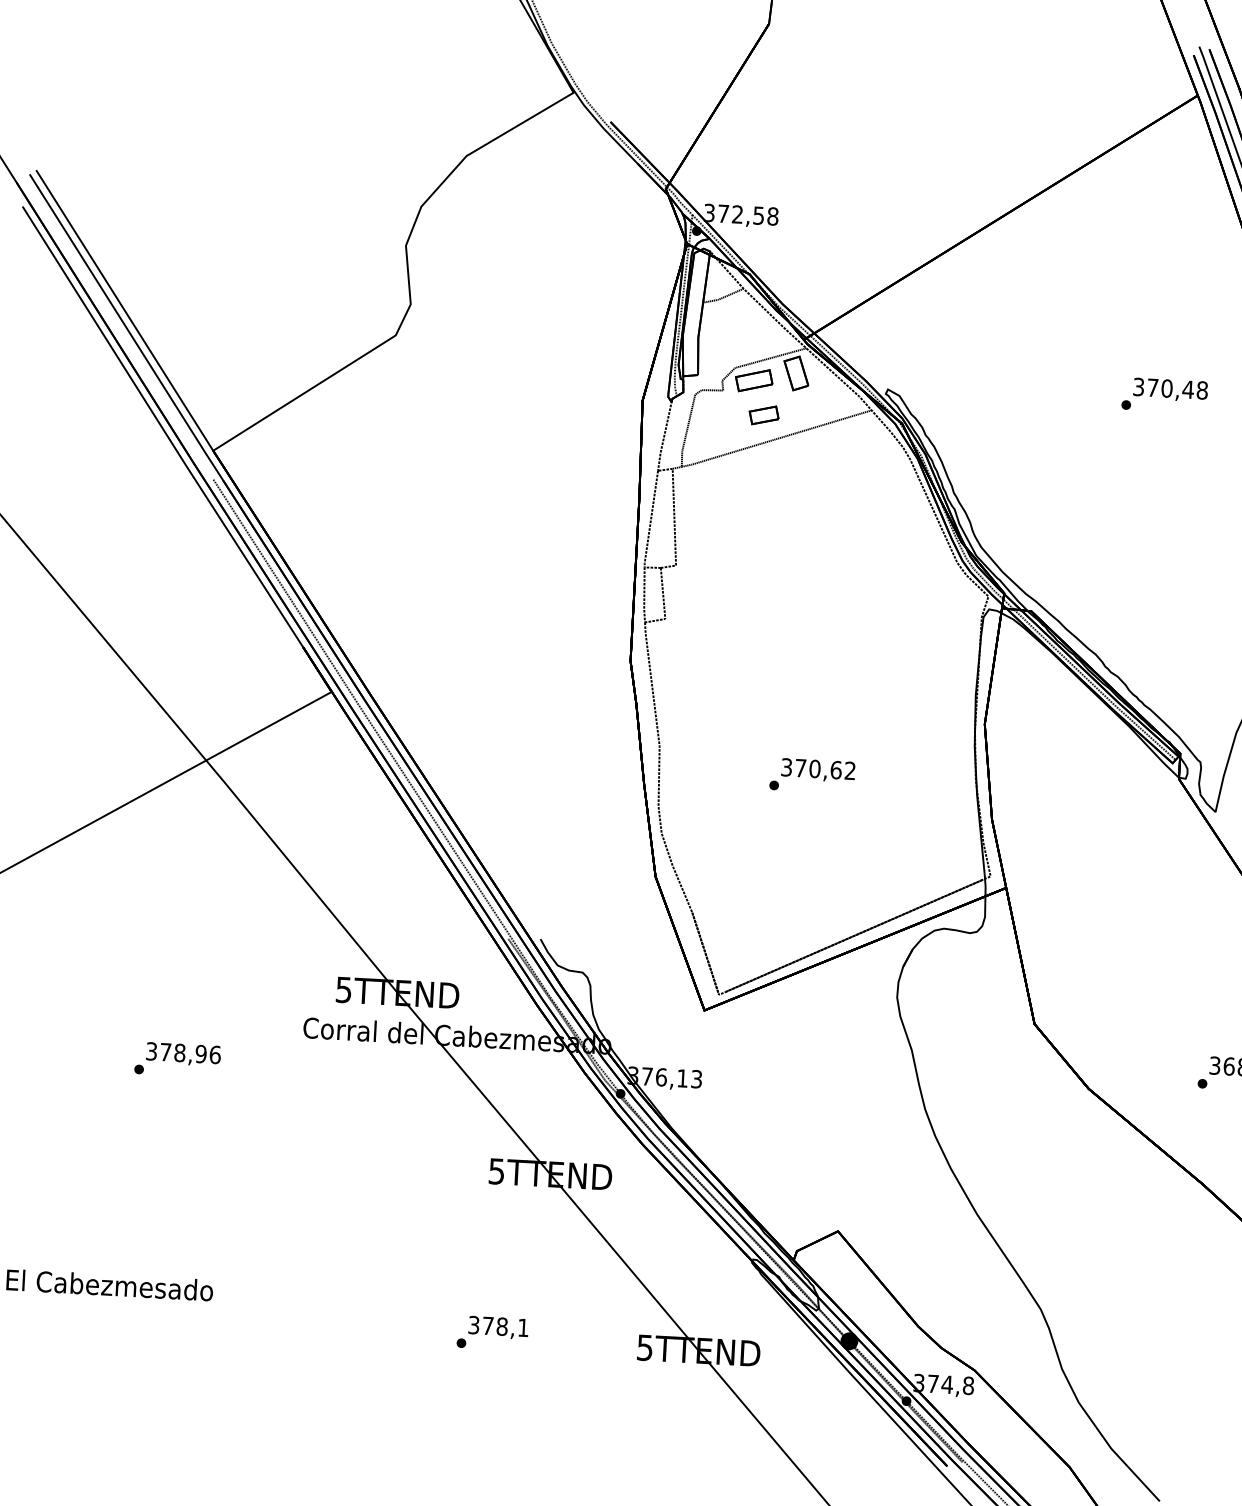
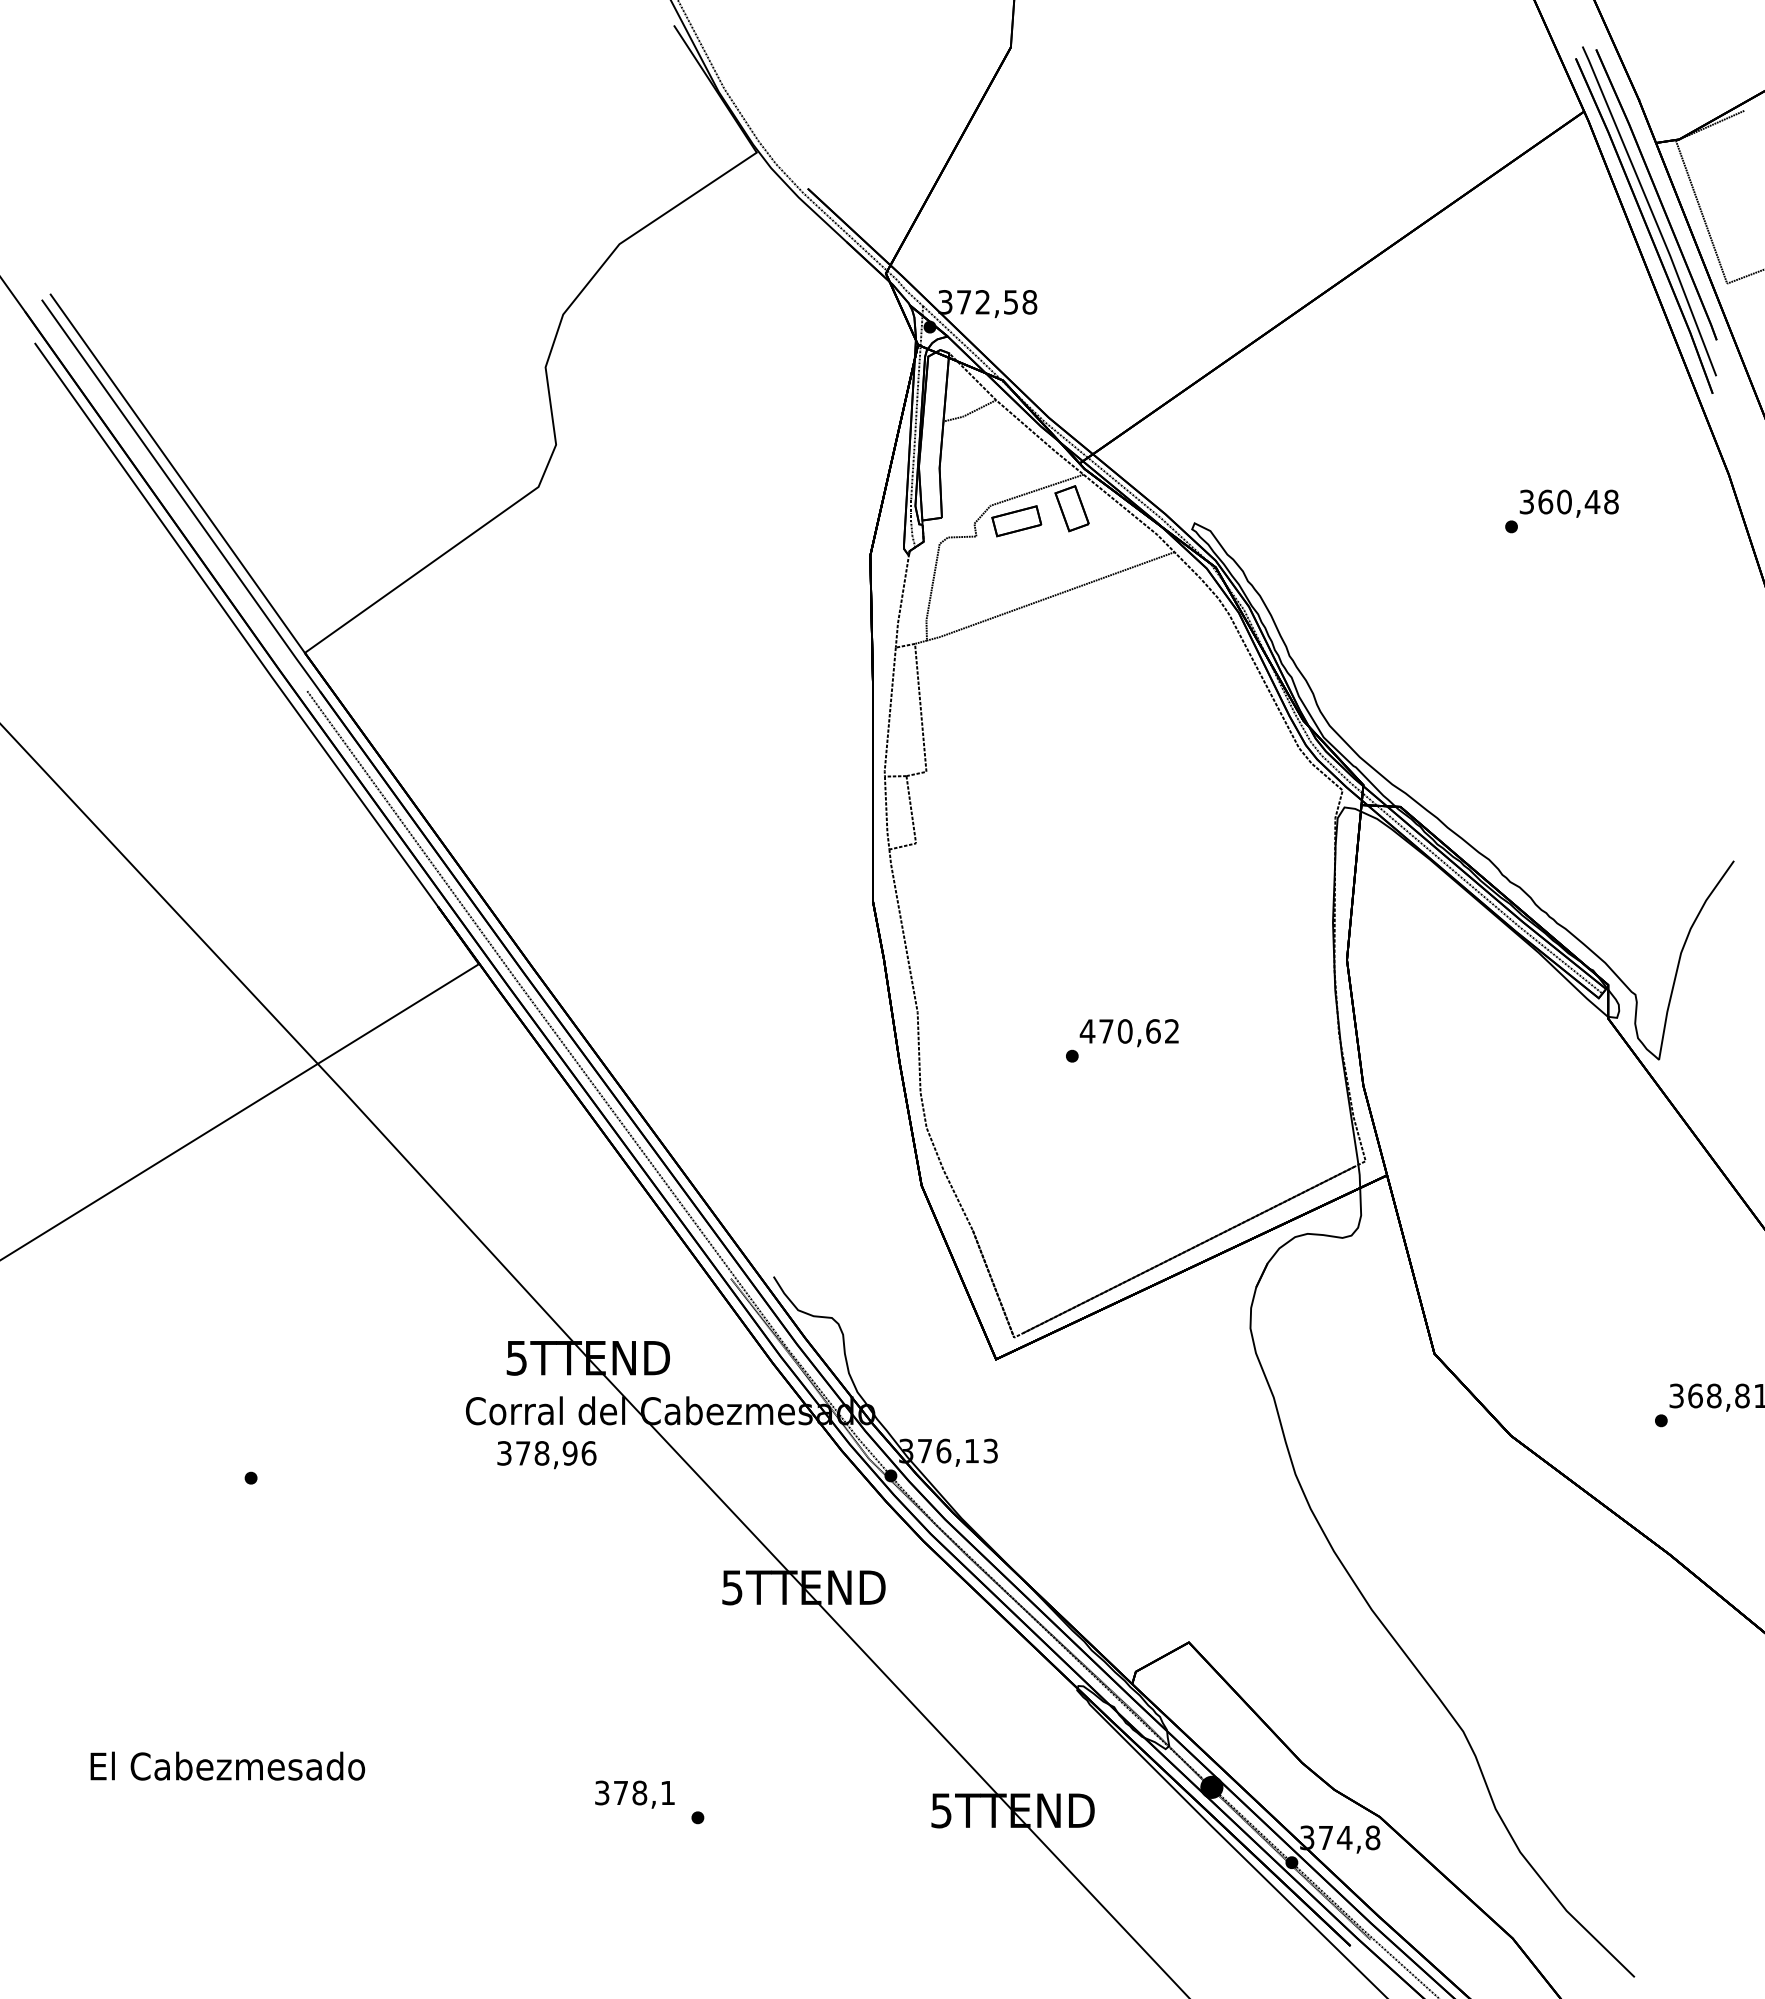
text: (1152, 387) -> (1545, 501), 370,48 -> 360,48
part: (764, 415) -> (1032, 566), removed
text: (786, 767) -> (1087, 1031), 370,62 -> 470,62
text: (183, 1054) -> (546, 1455), moved
text: (498, 1327) -> (634, 1794), moved

